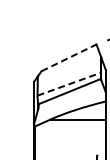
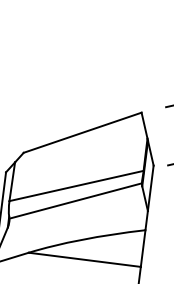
line: (69, 57) -> (83, 132), dashed -> solid
line: (69, 84) -> (76, 186), dashed -> solid

